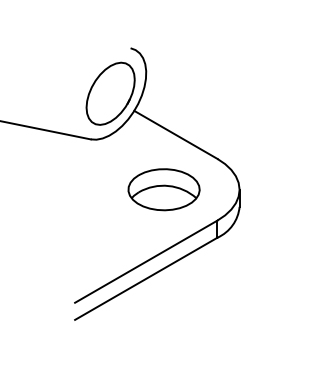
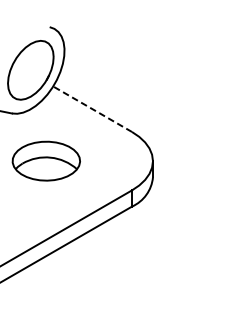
line: (175, 134) -> (92, 108), solid -> dashed
part: (163, 189) -> (45, 160), moved

